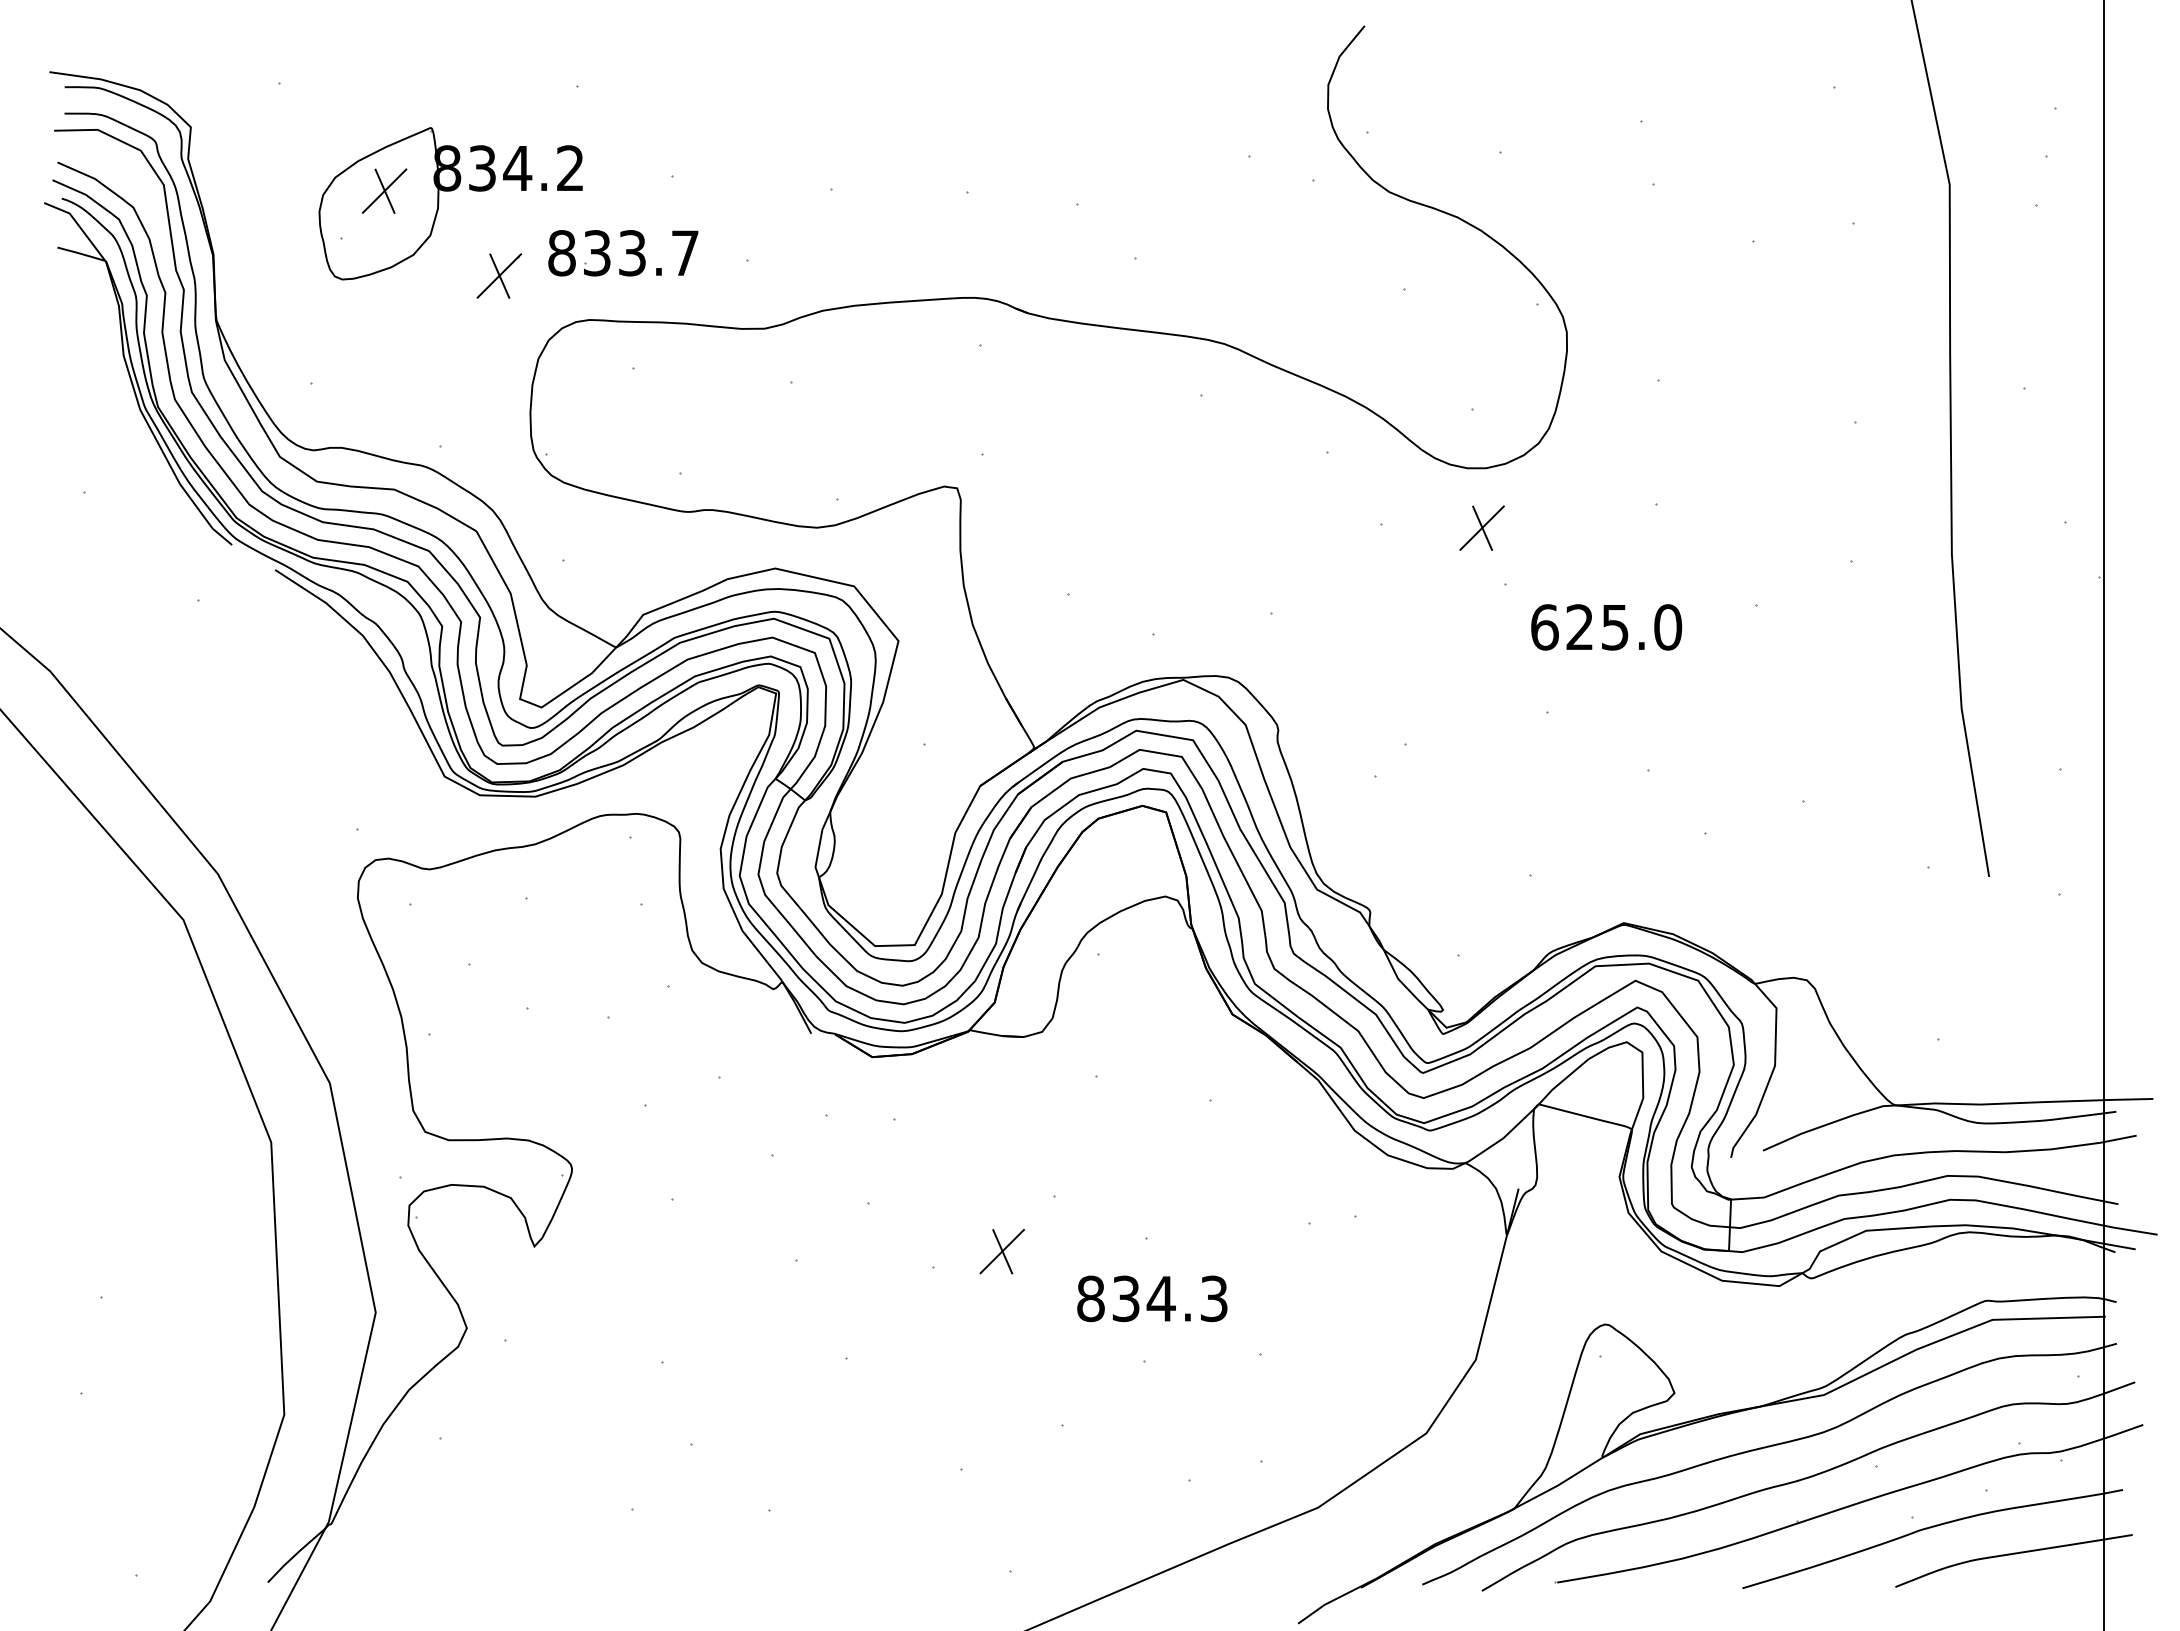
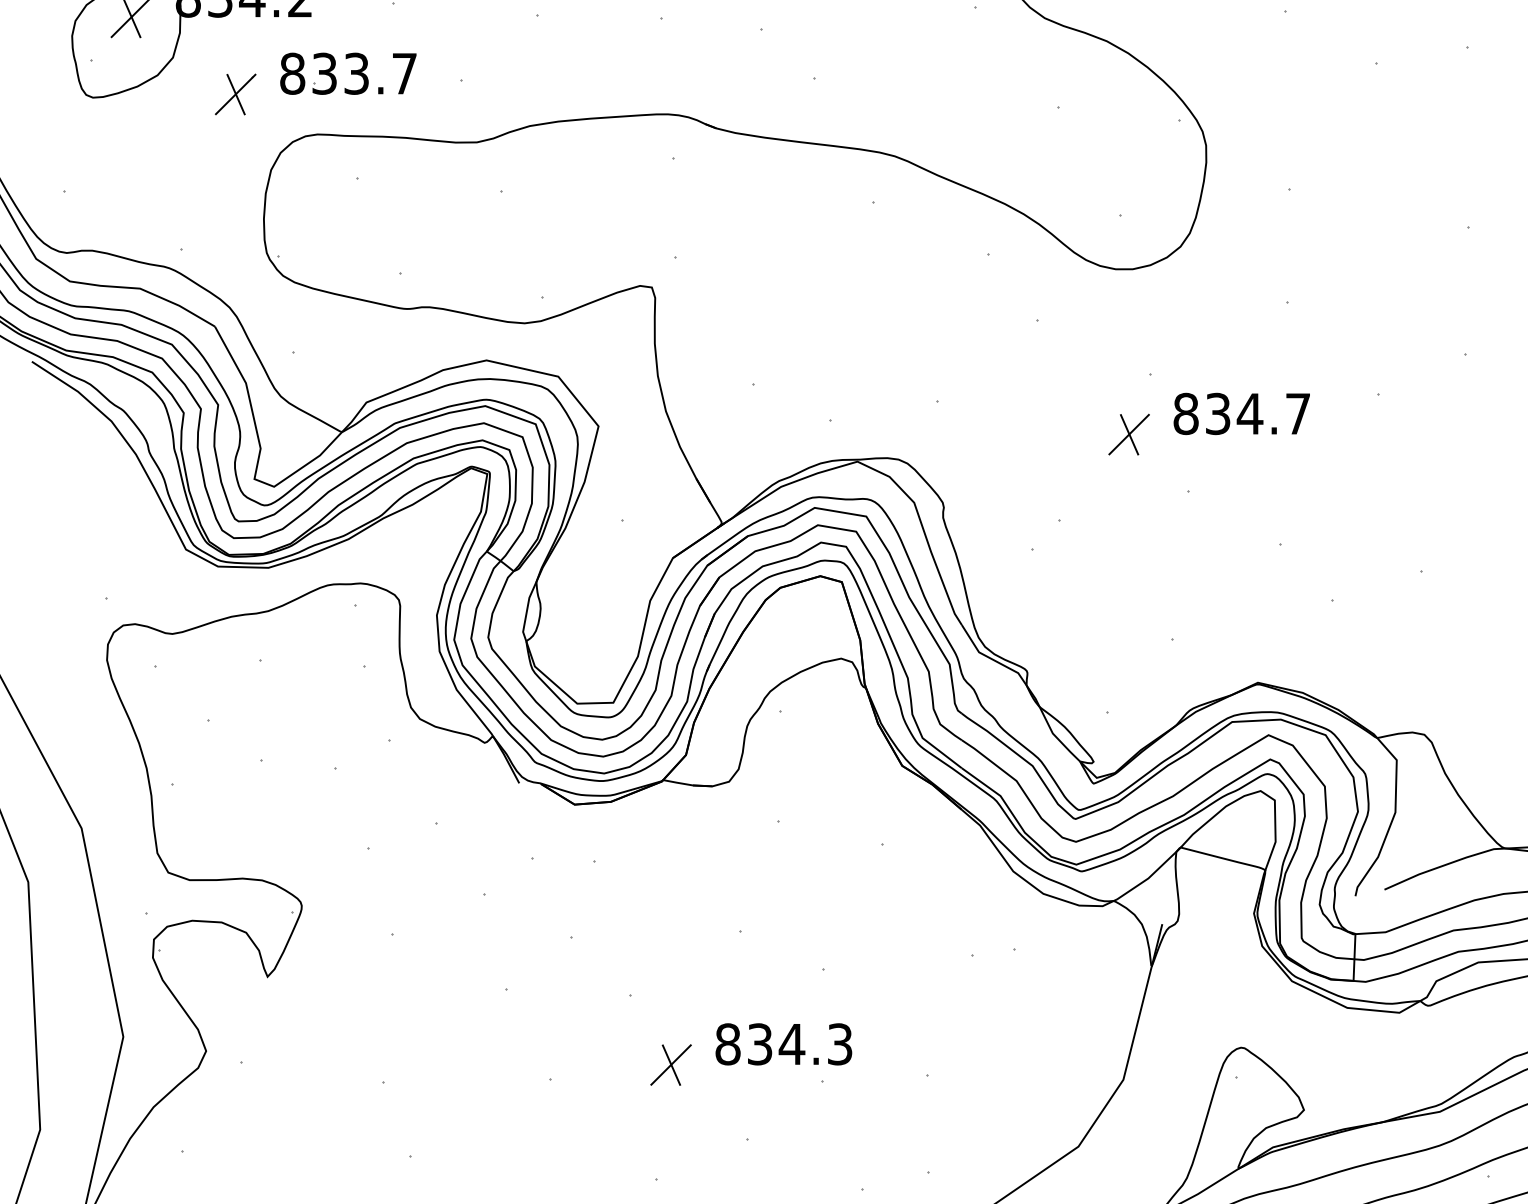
part: (1481, 527) -> (1128, 434), moved
text: (1606, 627) -> (1242, 414), 625.0 -> 834.7
part: (1001, 1251) -> (670, 1064), moved
text: (1152, 1298) -> (784, 1044), moved

